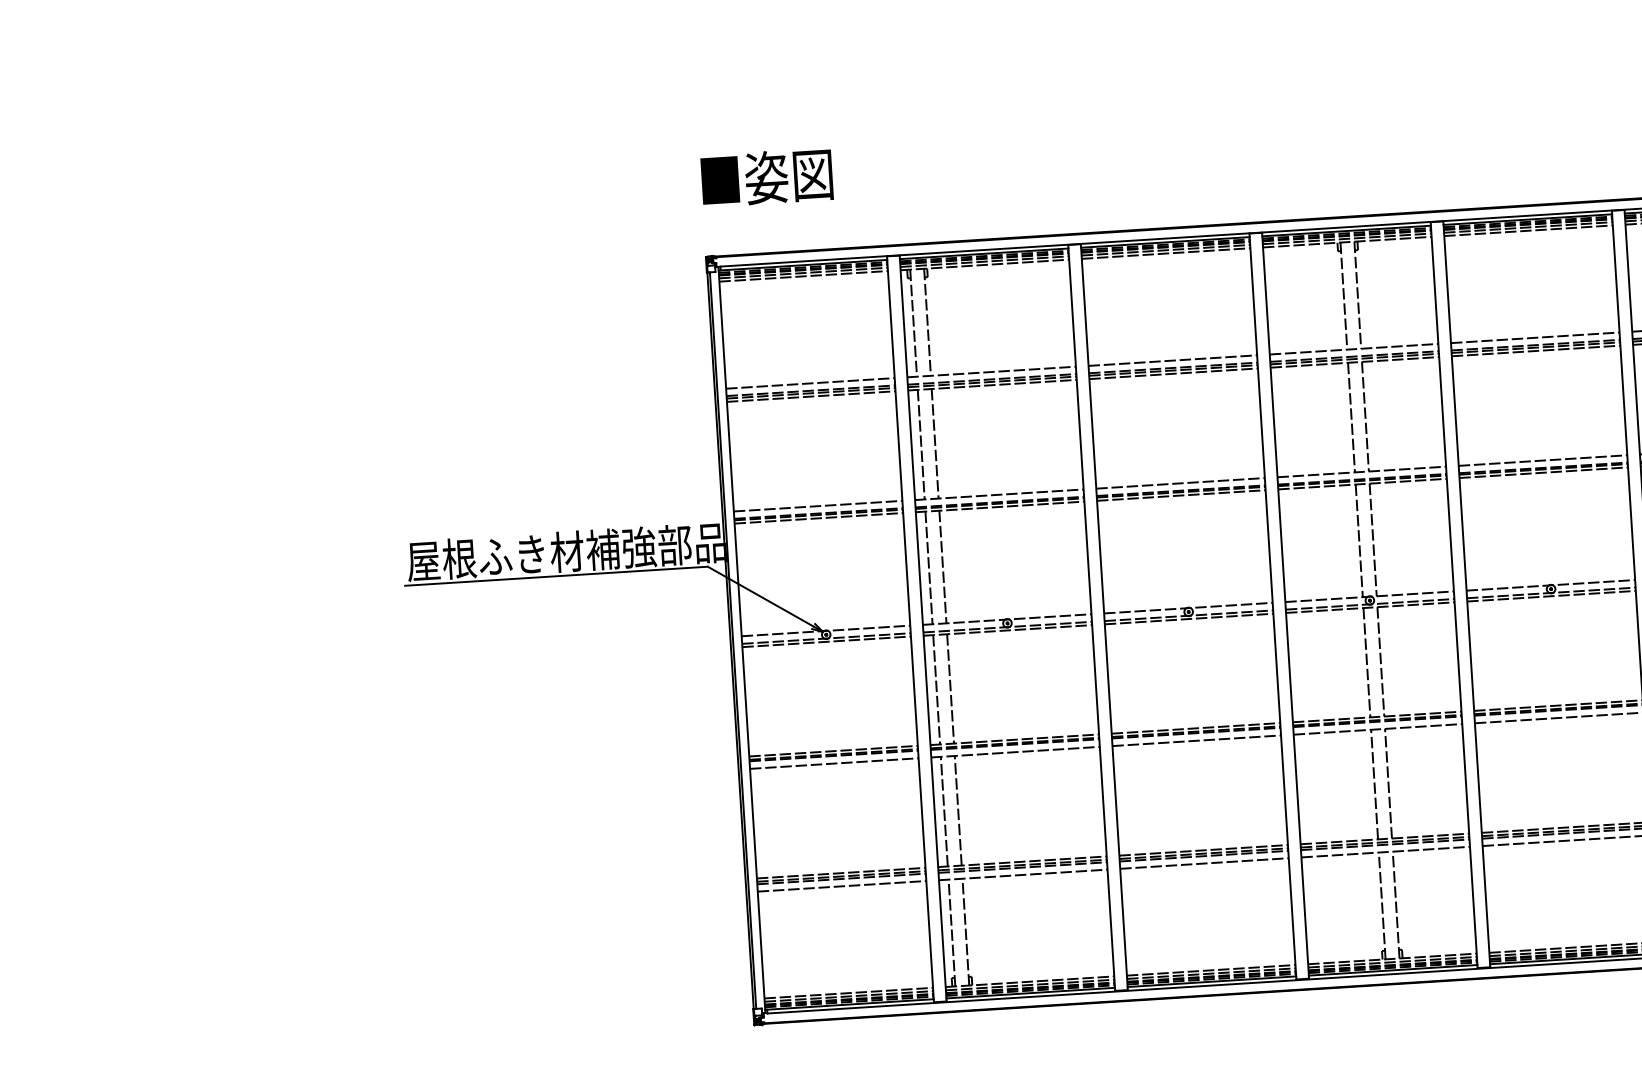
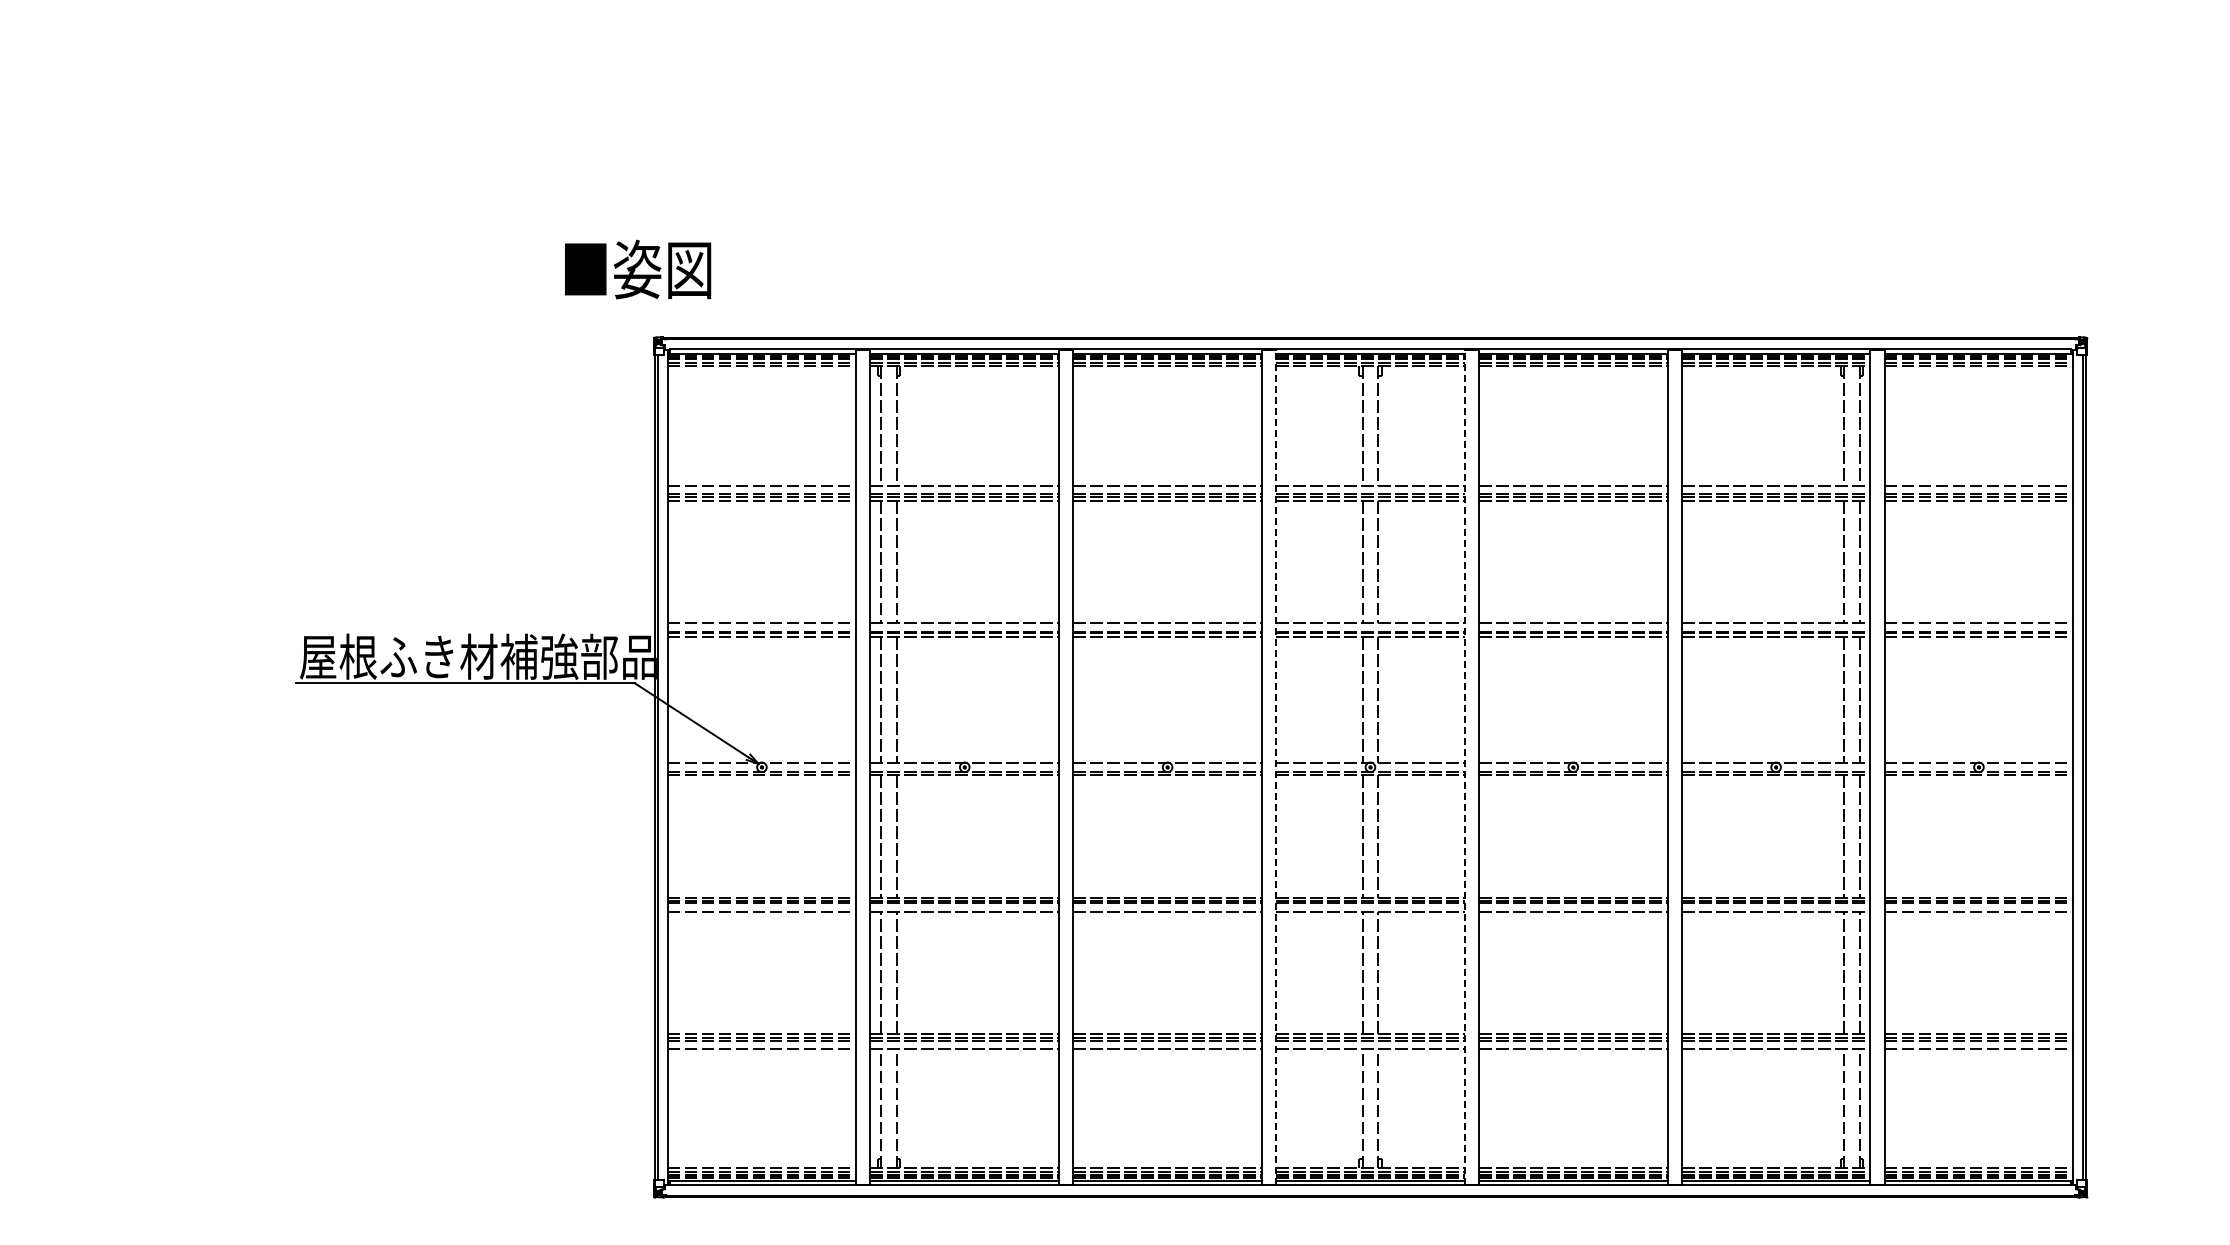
text: (767, 177) -> (638, 269), moved
line: (1453, 594) -> (1464, 766), solid -> dashed
line: (1285, 605) -> (1276, 766), solid -> dashed

